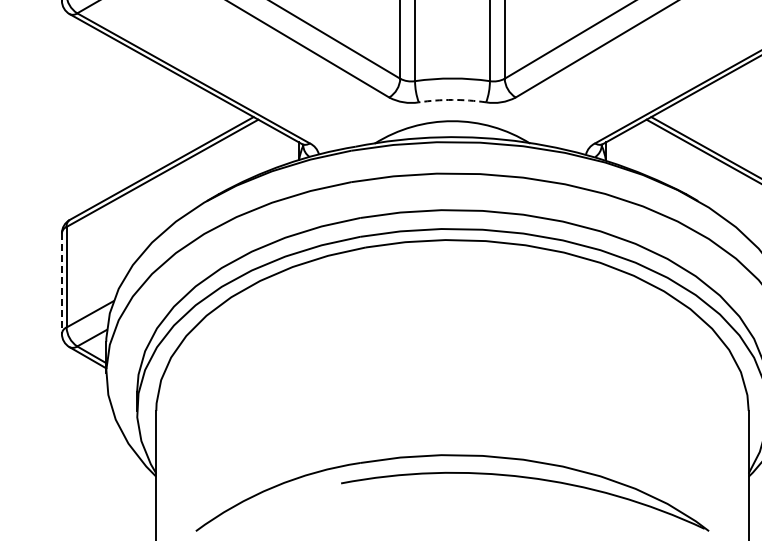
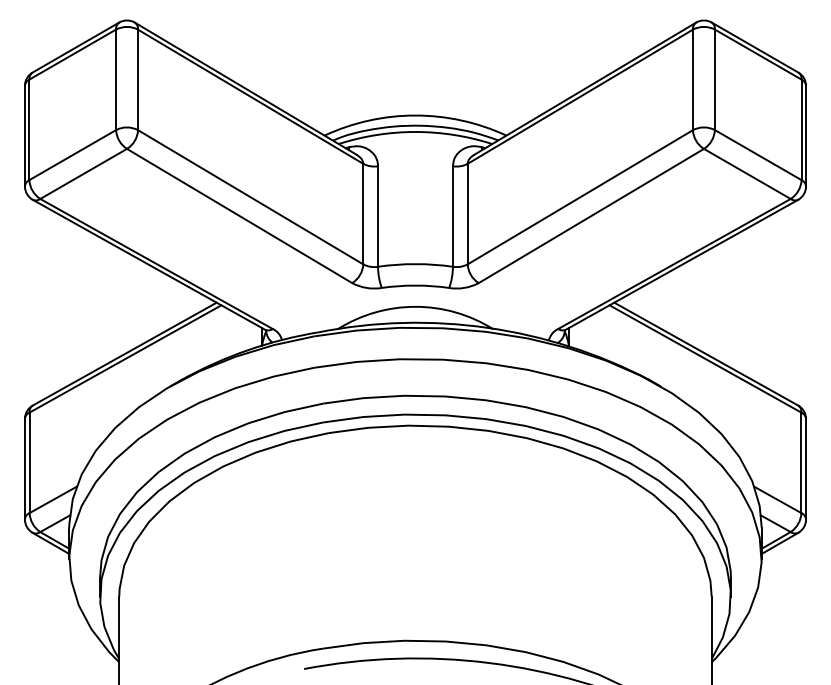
arc: (452, 99) -> (415, 285), dashed -> solid
line: (61, 283) -> (24, 469), dashed -> solid

